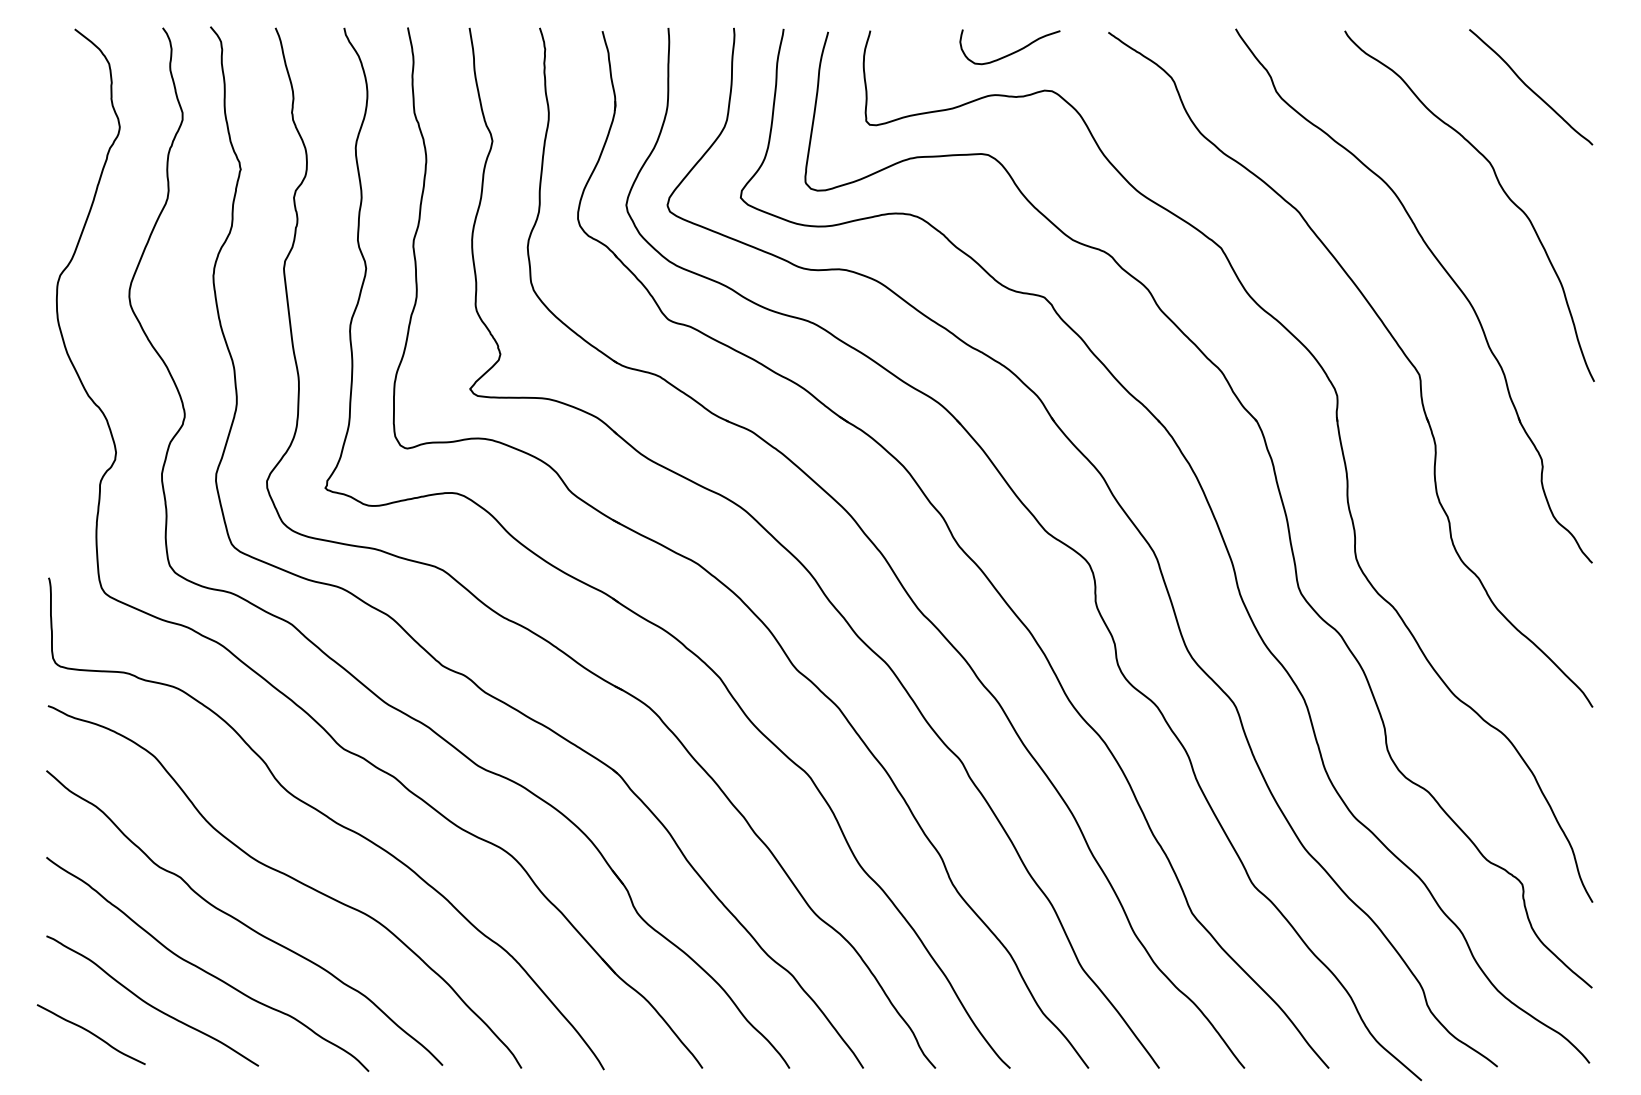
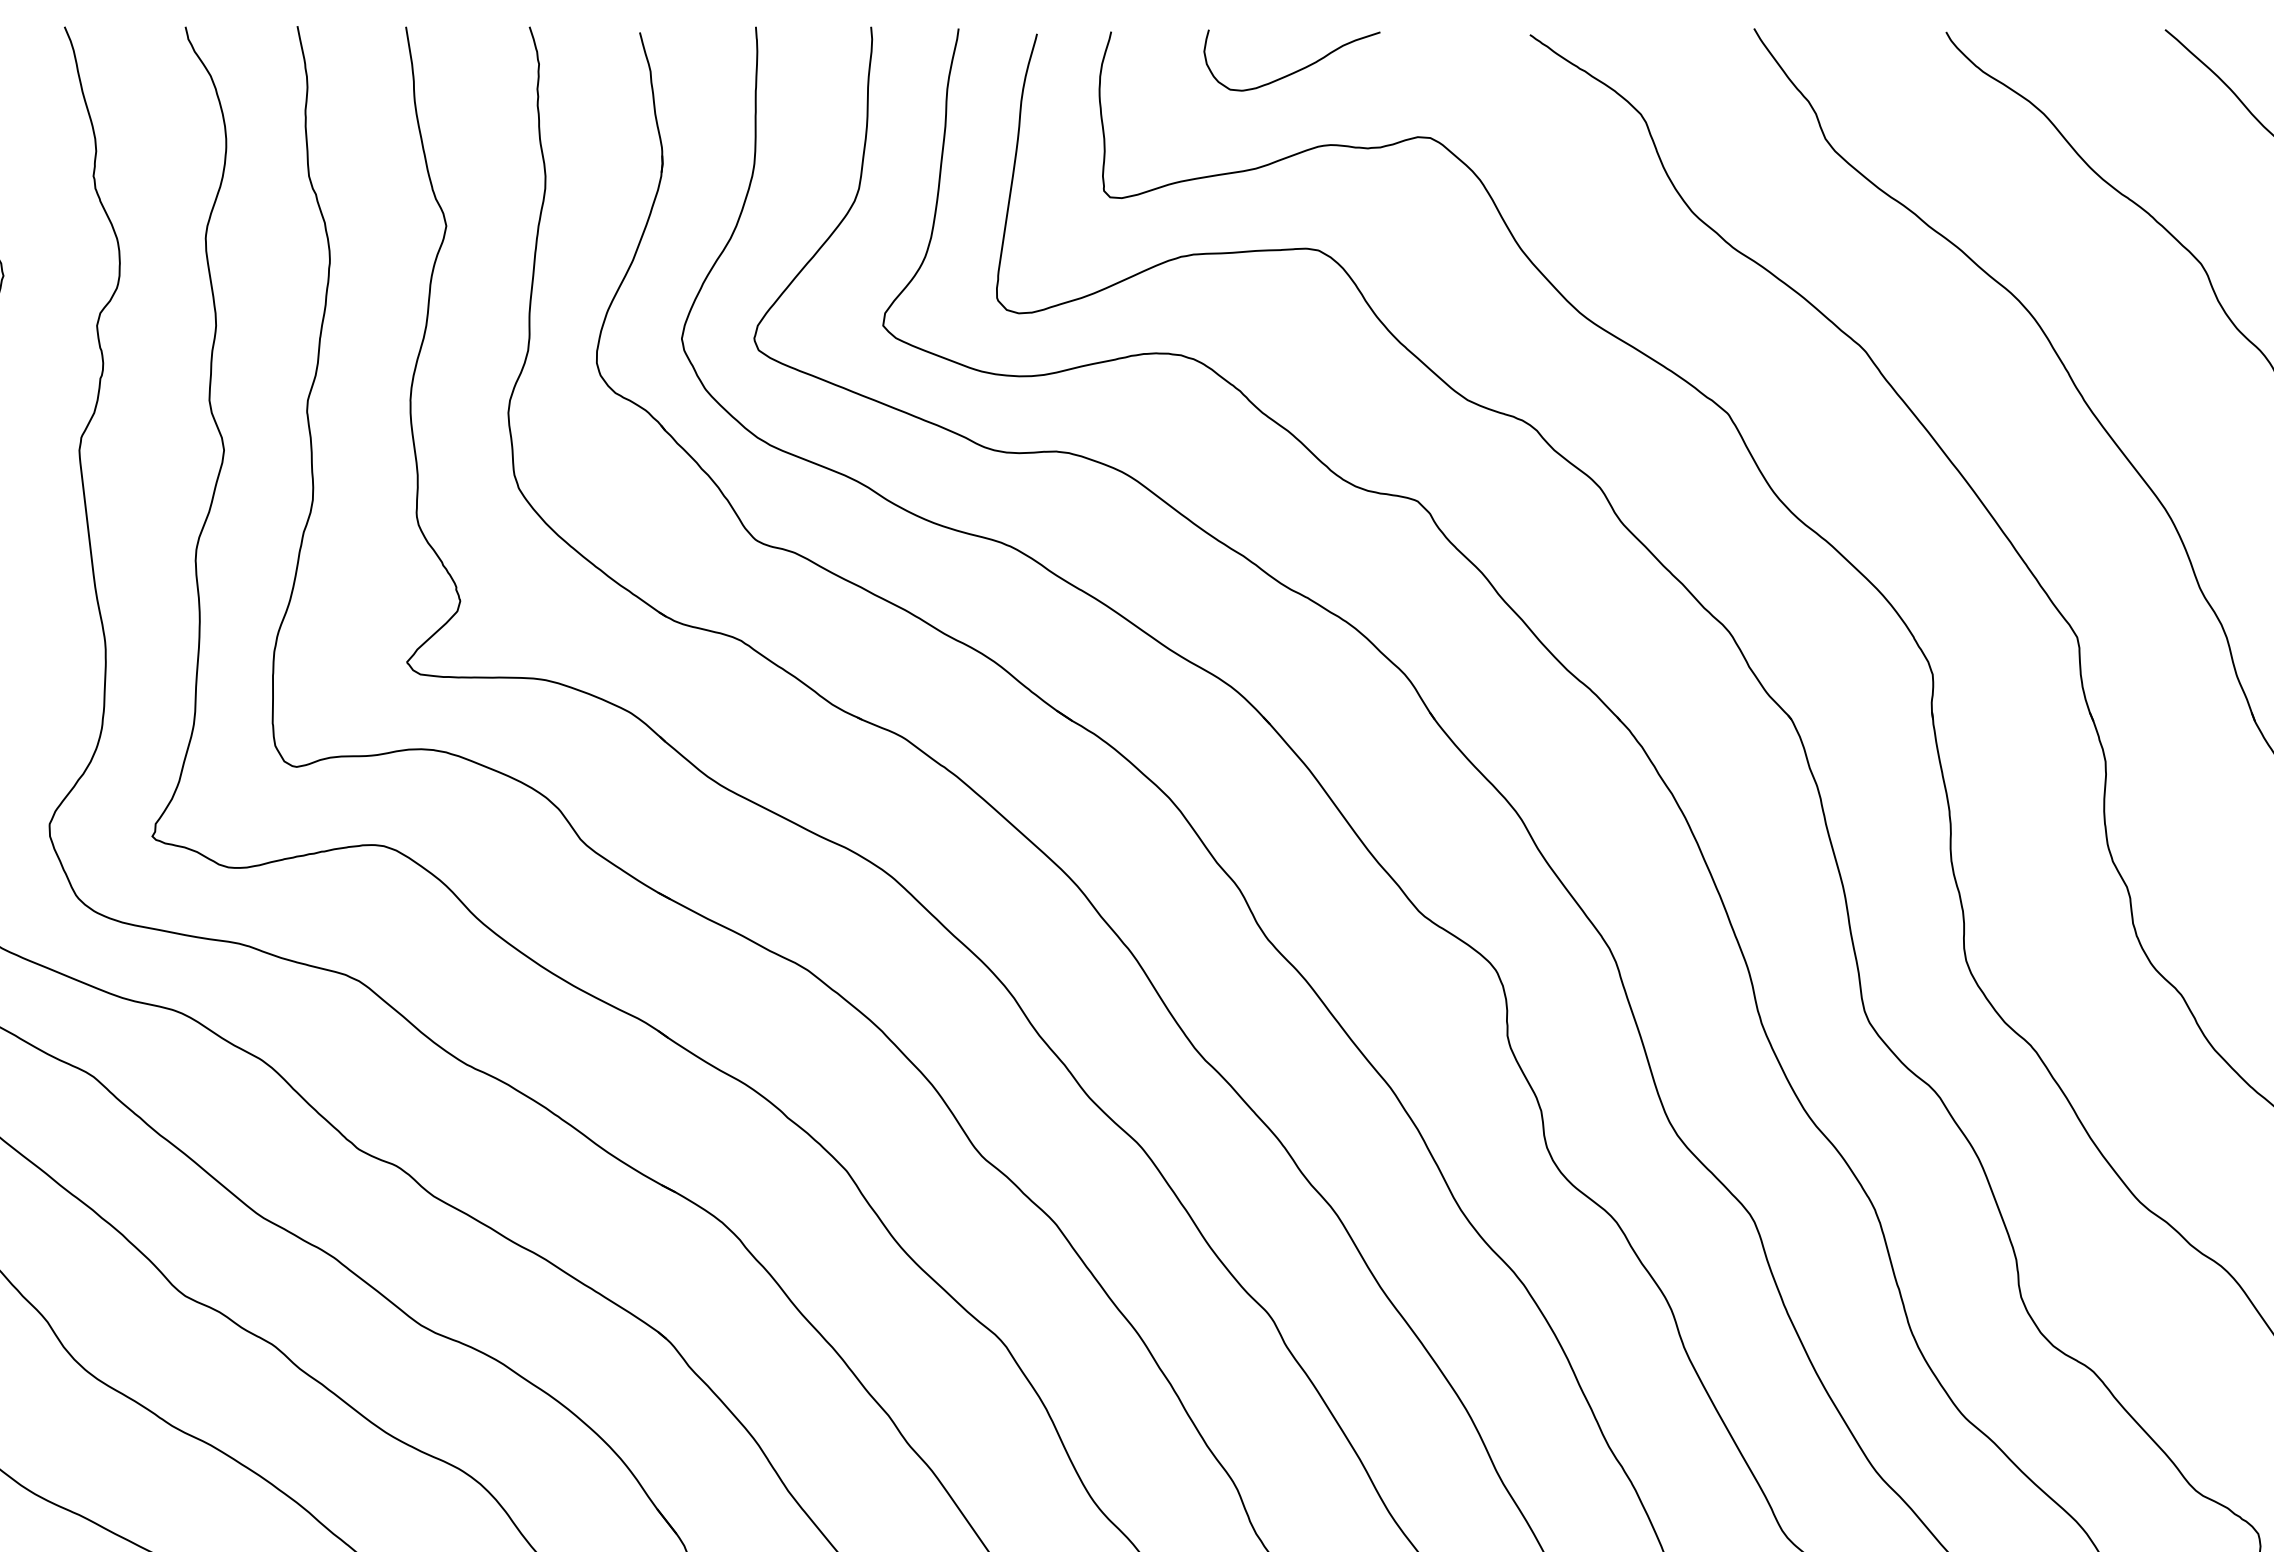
curve: (1012, 52) -> (1296, 70), moved

